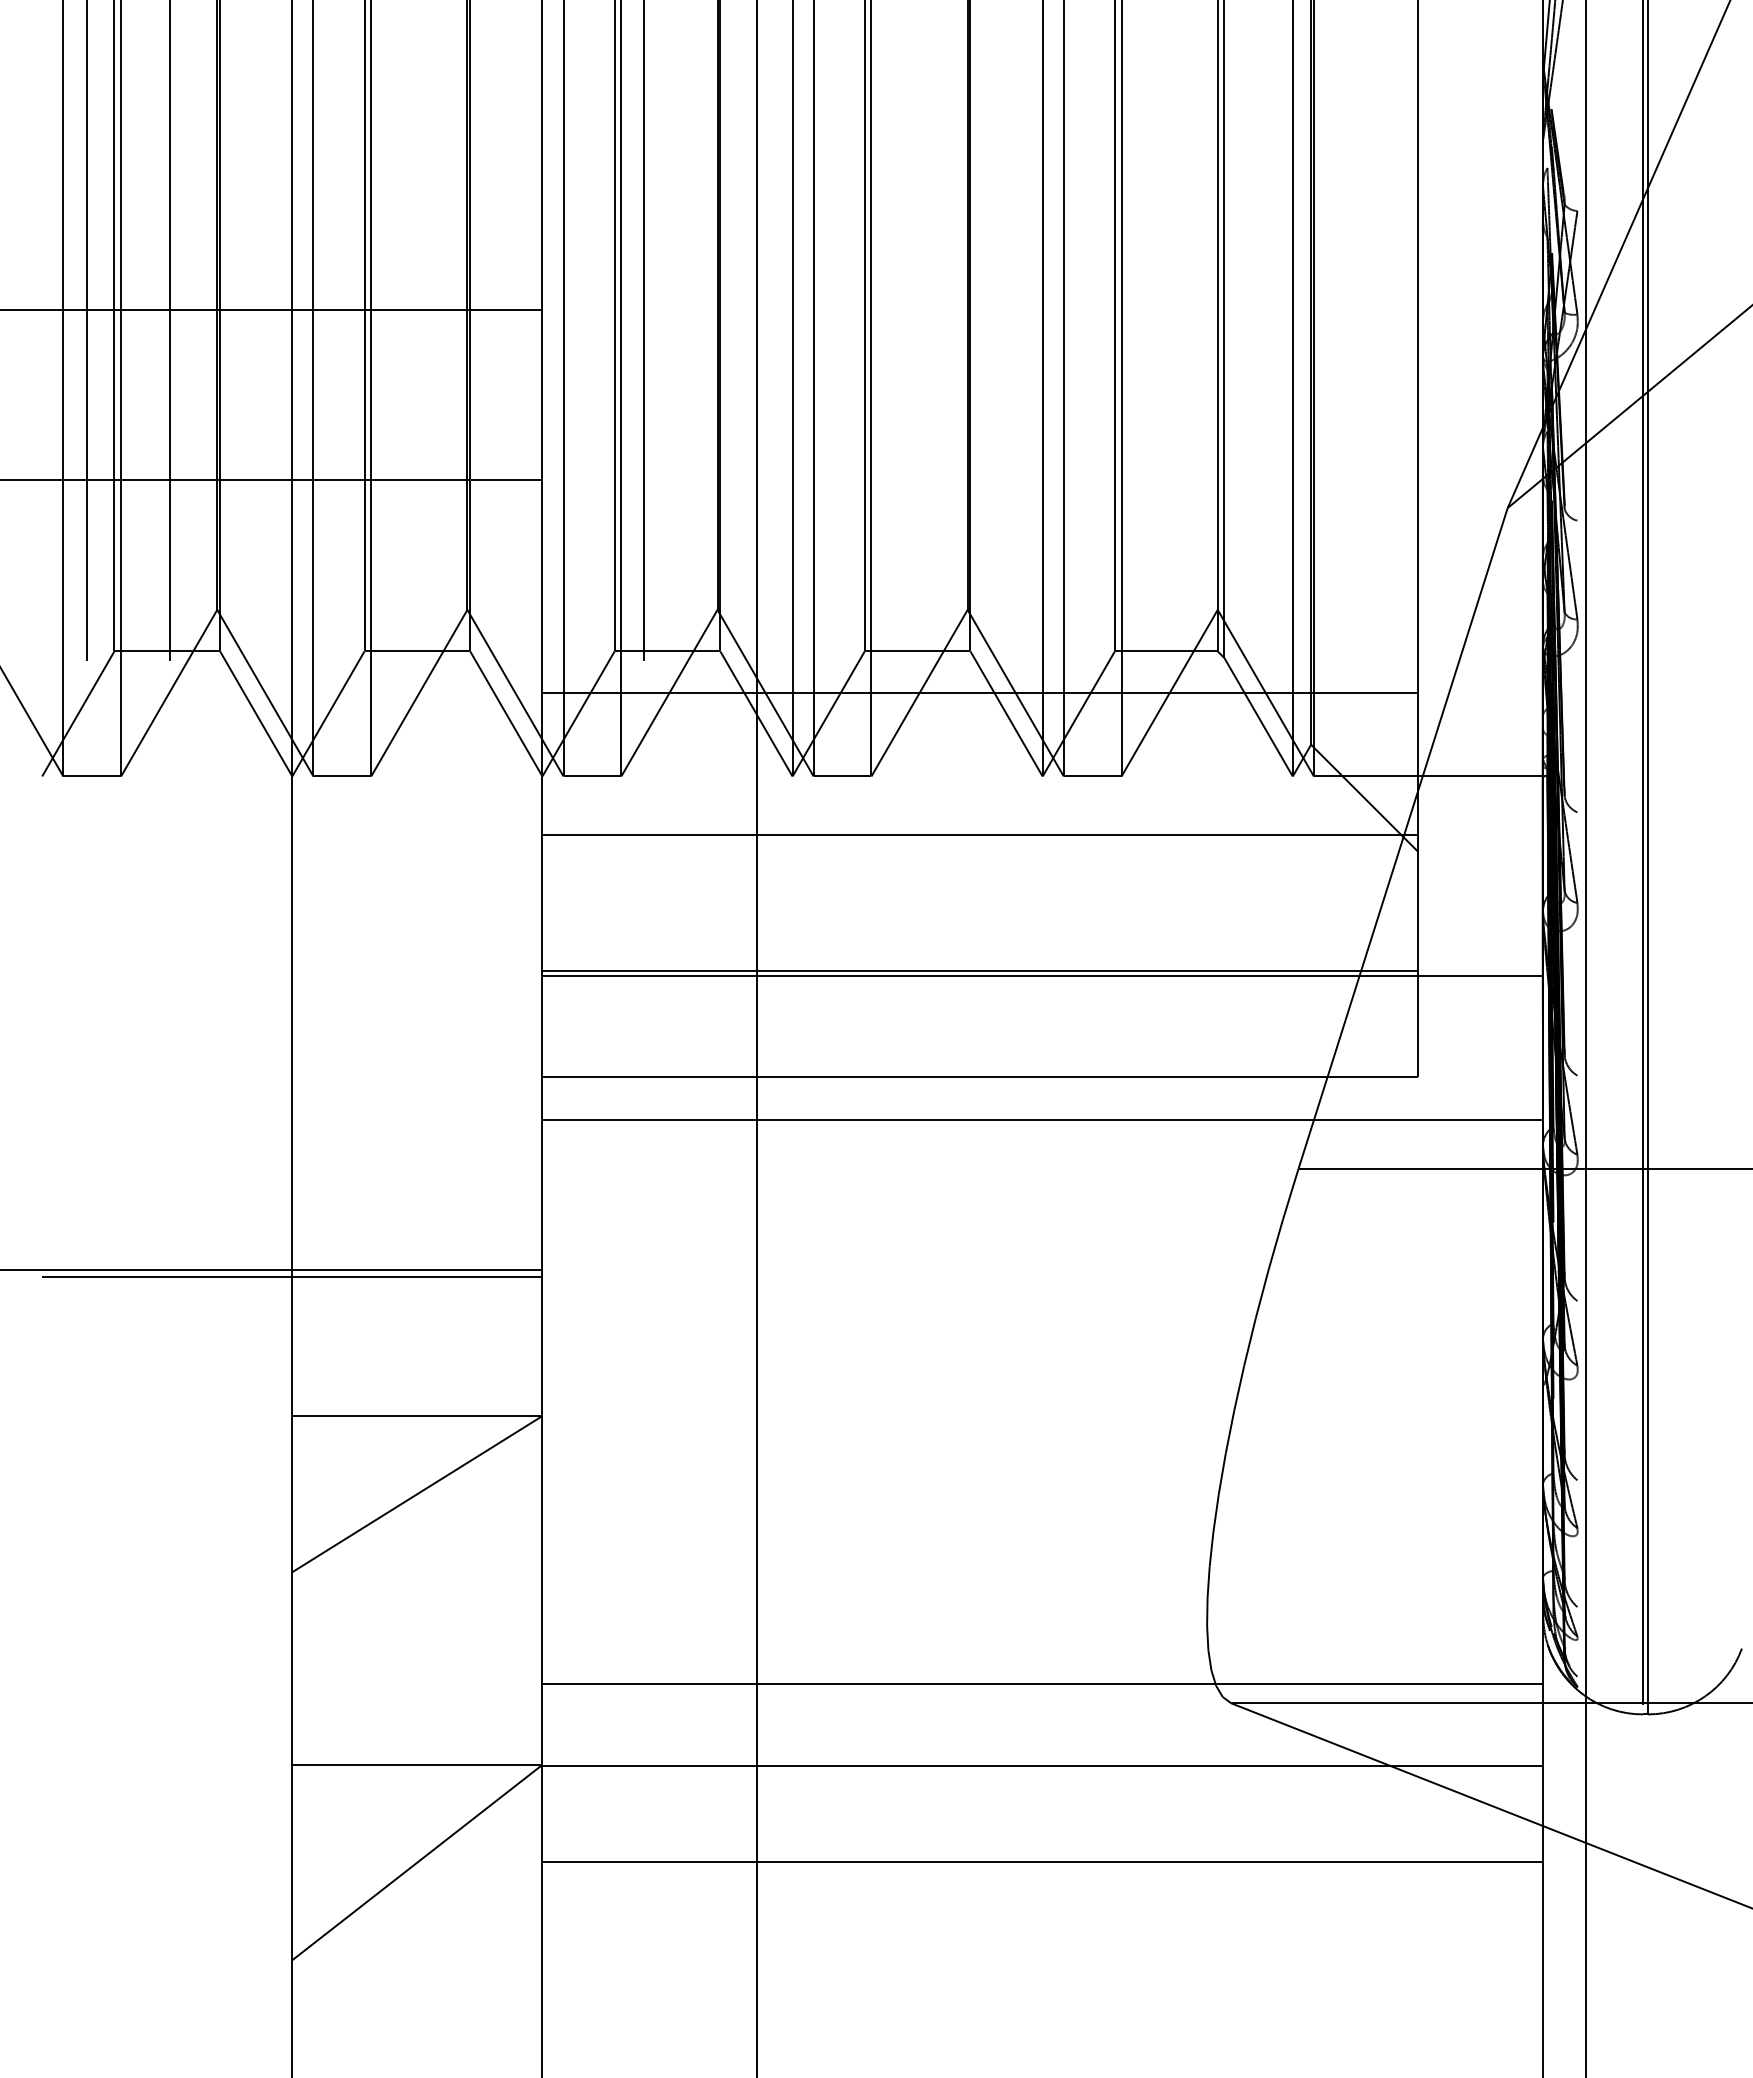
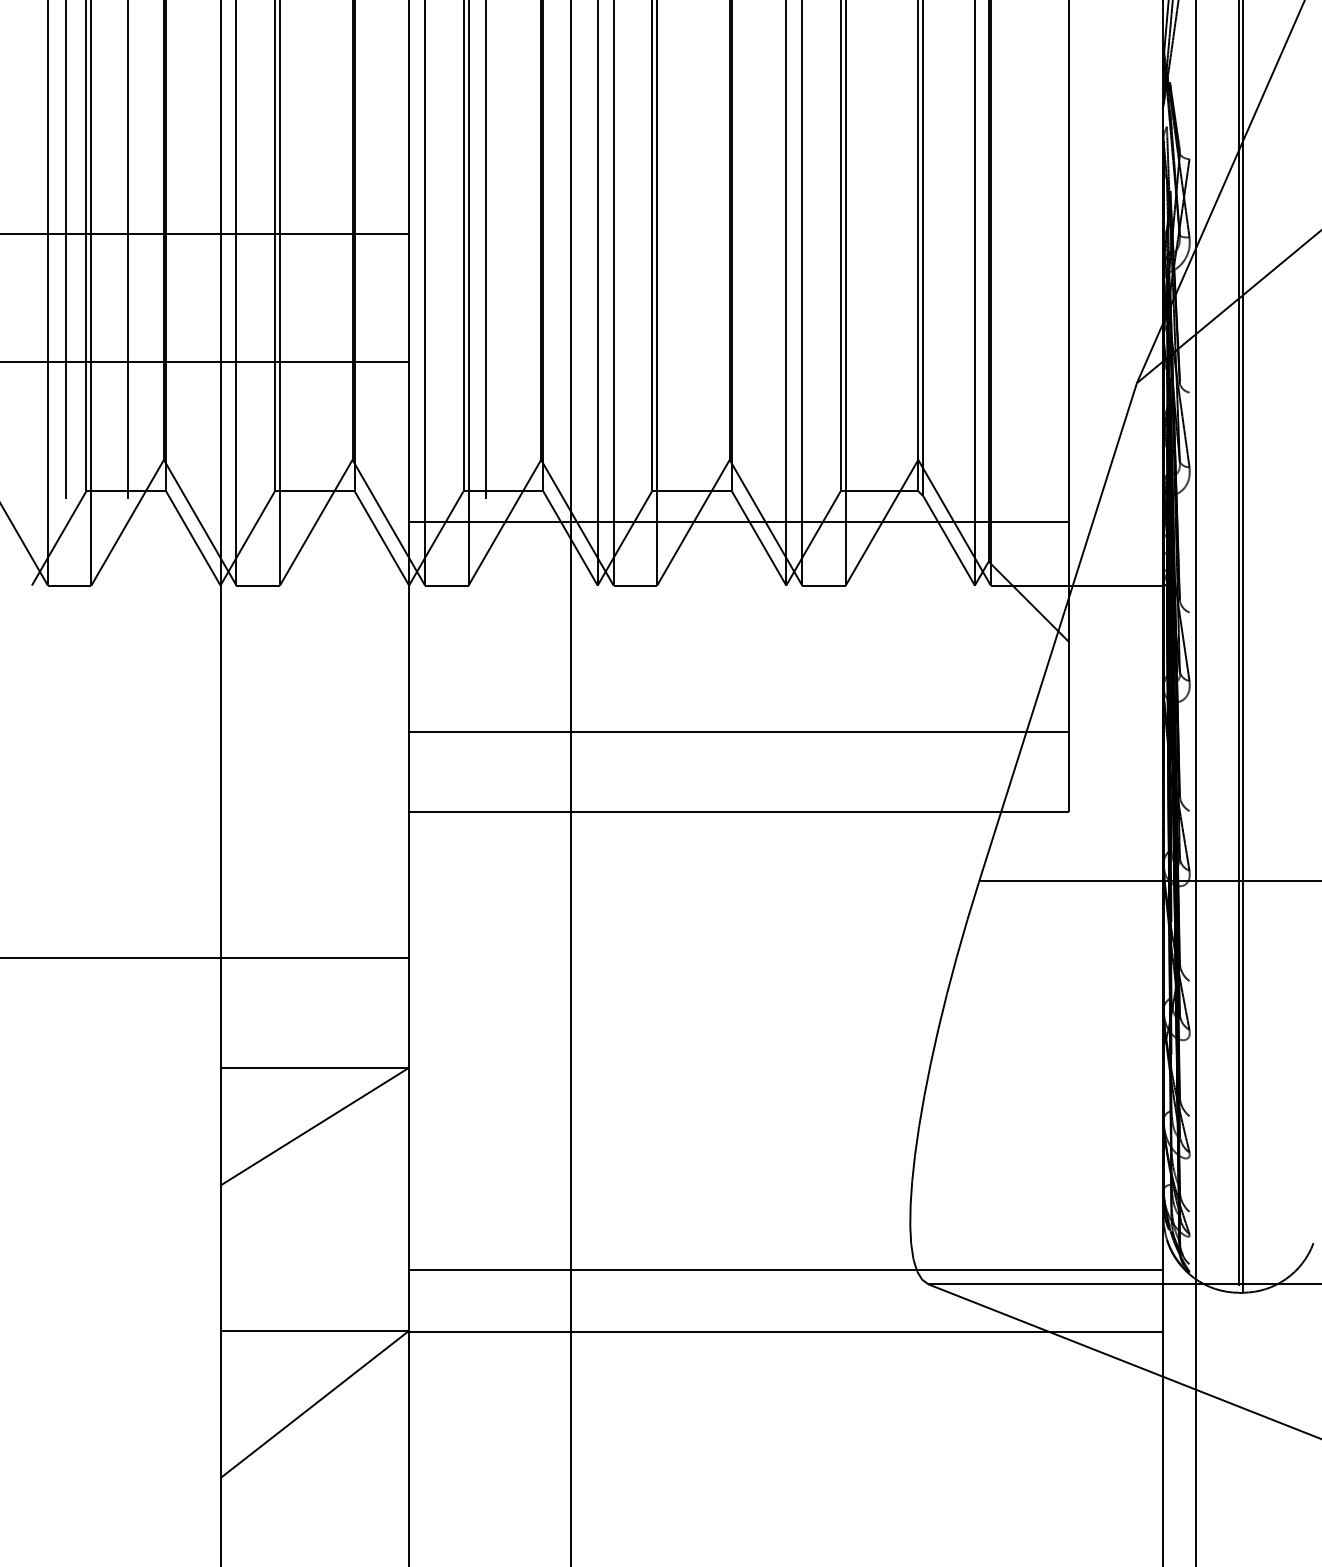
line: (979, 835) -> (738, 630), removed
line: (1042, 975) -> (786, 735), removed
line: (1042, 1120) -> (786, 844), removed
line: (292, 1276) -> (220, 962), removed
line: (1042, 1861) -> (786, 1403), removed

